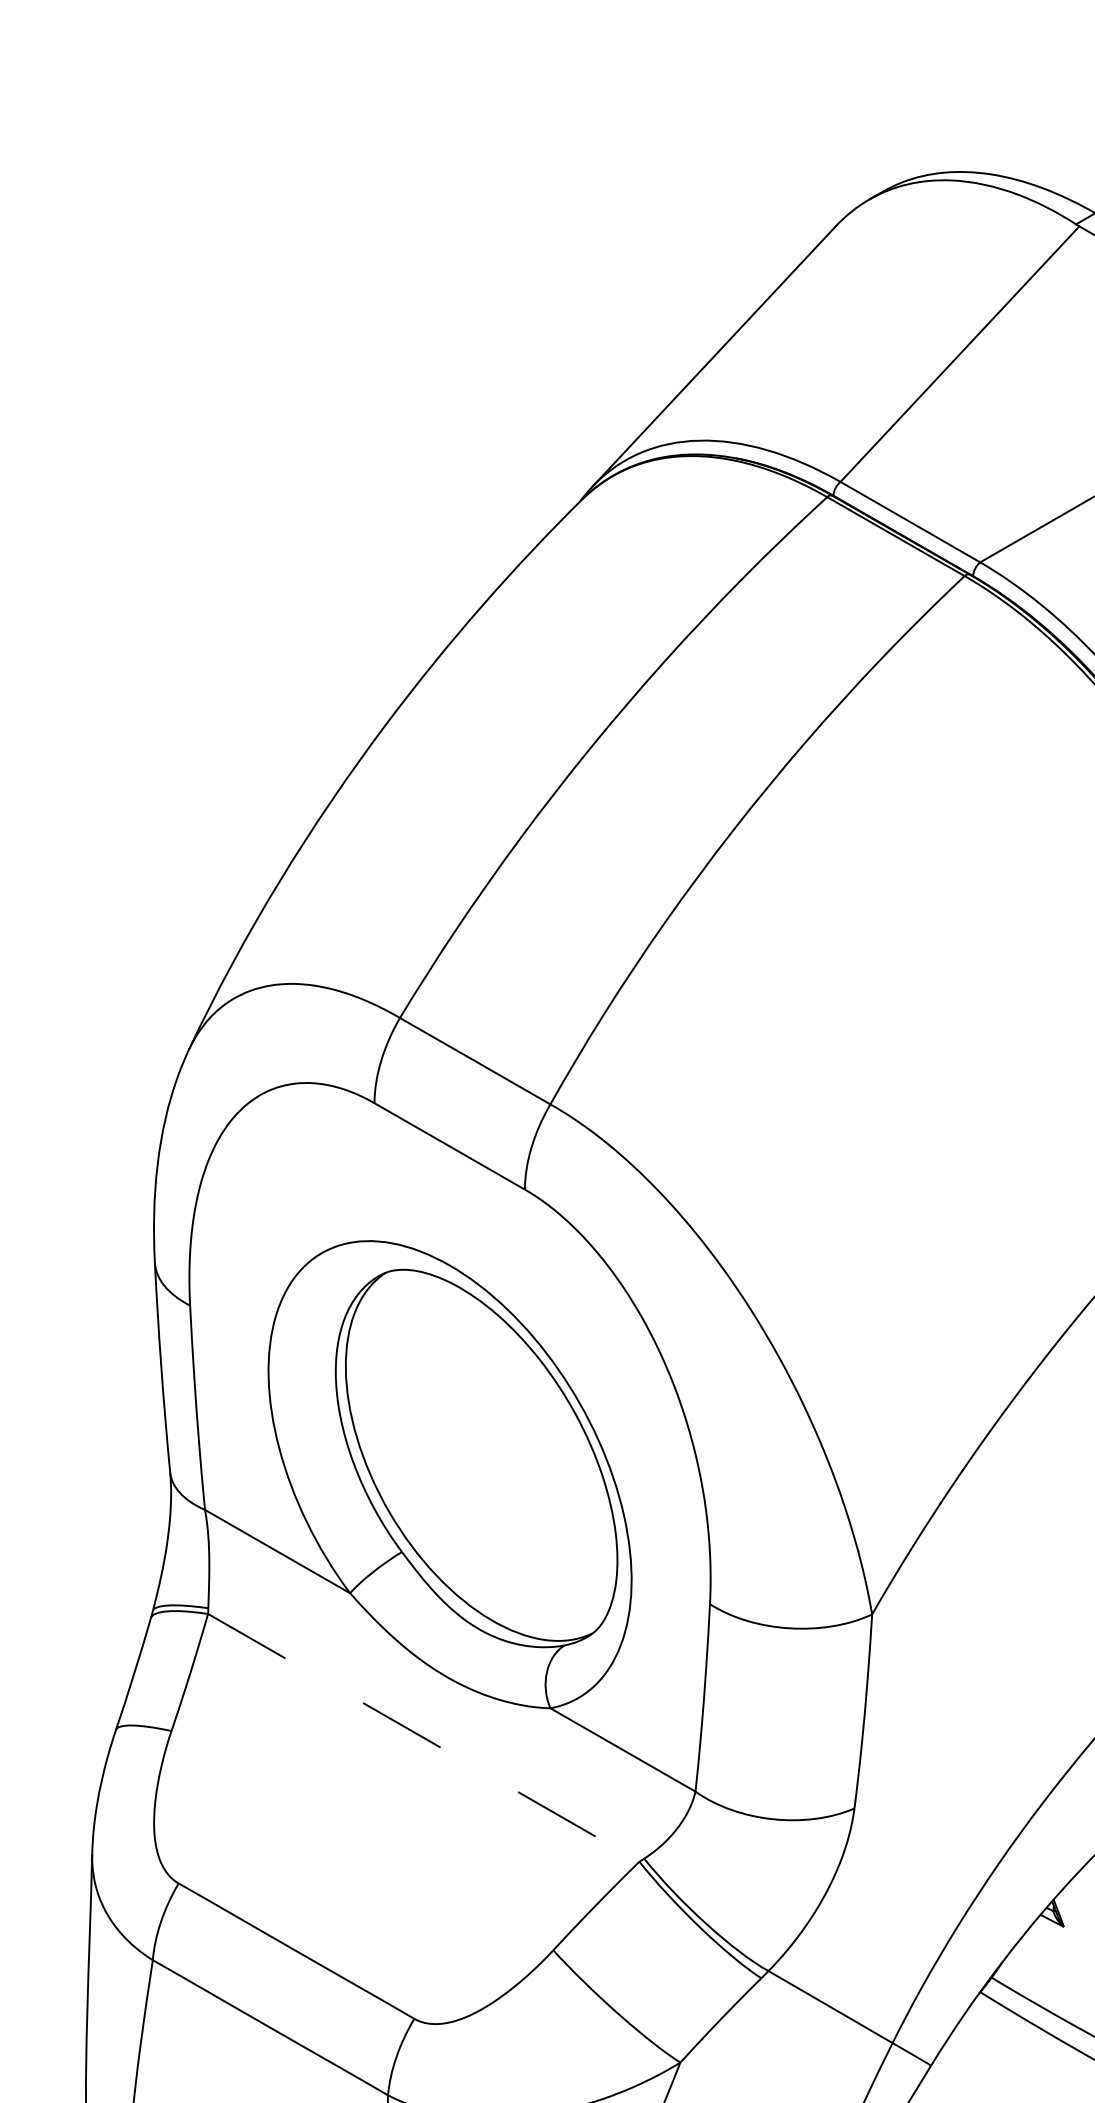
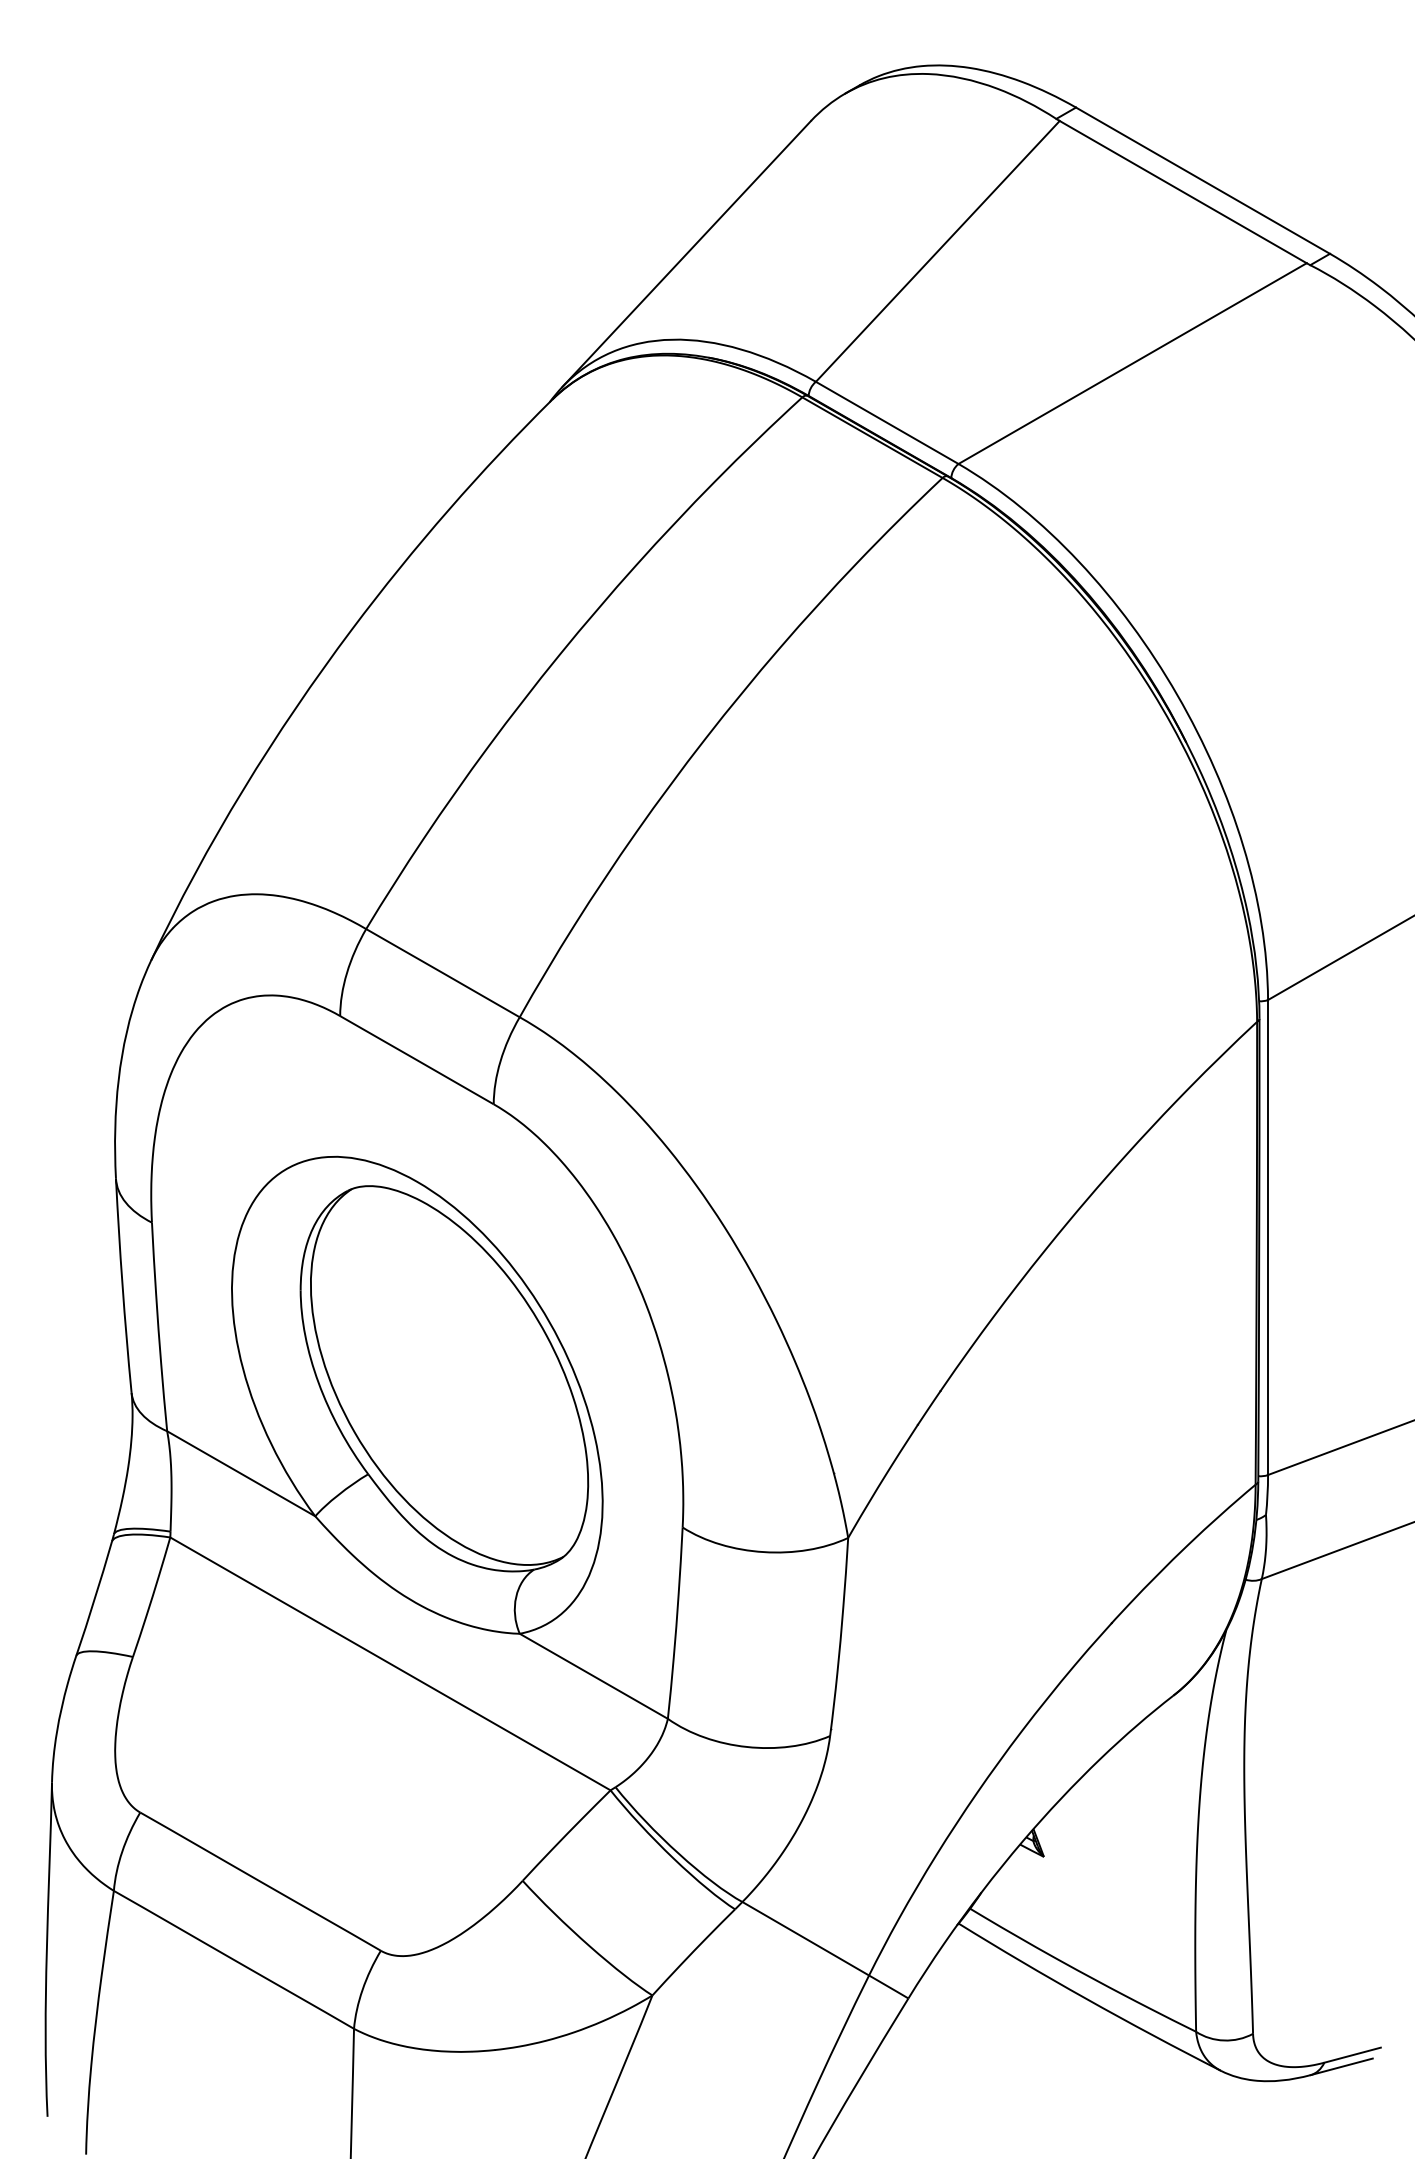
line: (423, 1737) -> (390, 1663), dashed -> solid

